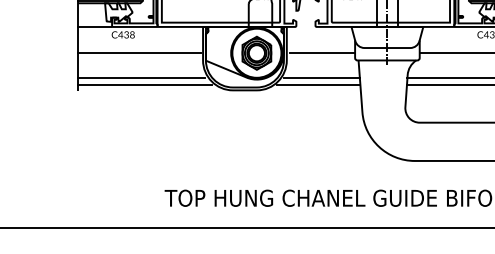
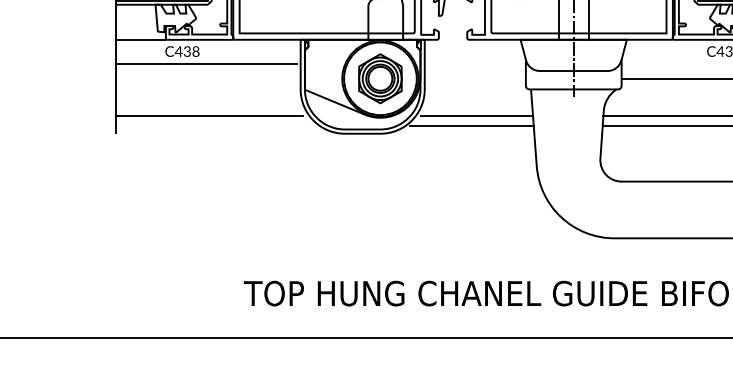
line: (139, 53) -> (206, 64), moved
line: (322, 53) -> (477, 79), removed
line: (145, 85) -> (215, 126), removed

